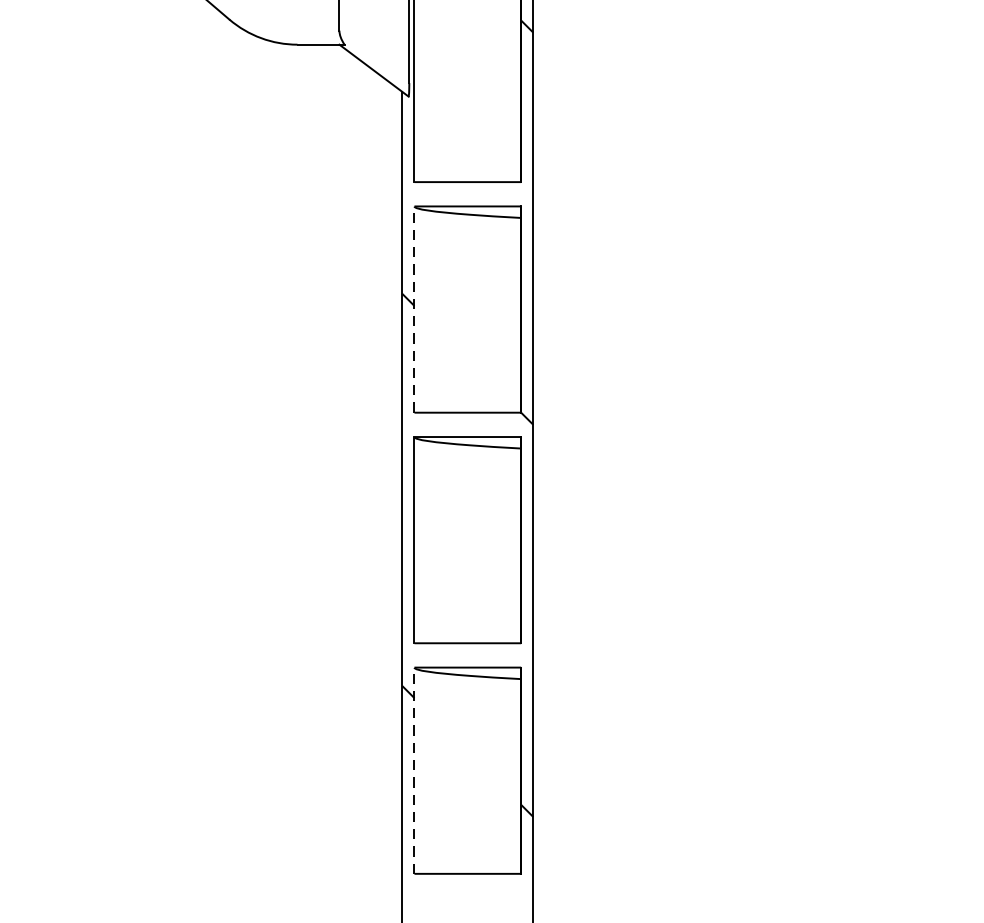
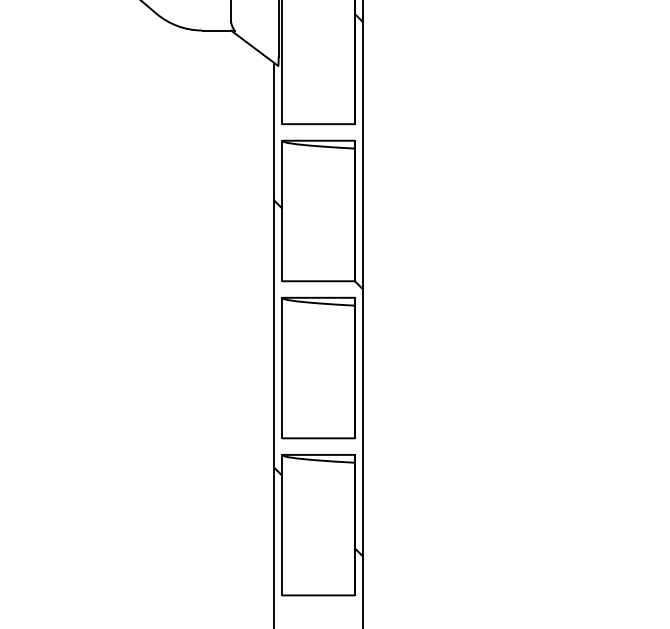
line: (414, 308) -> (282, 210), dashed -> solid
line: (414, 769) -> (282, 524), dashed -> solid

